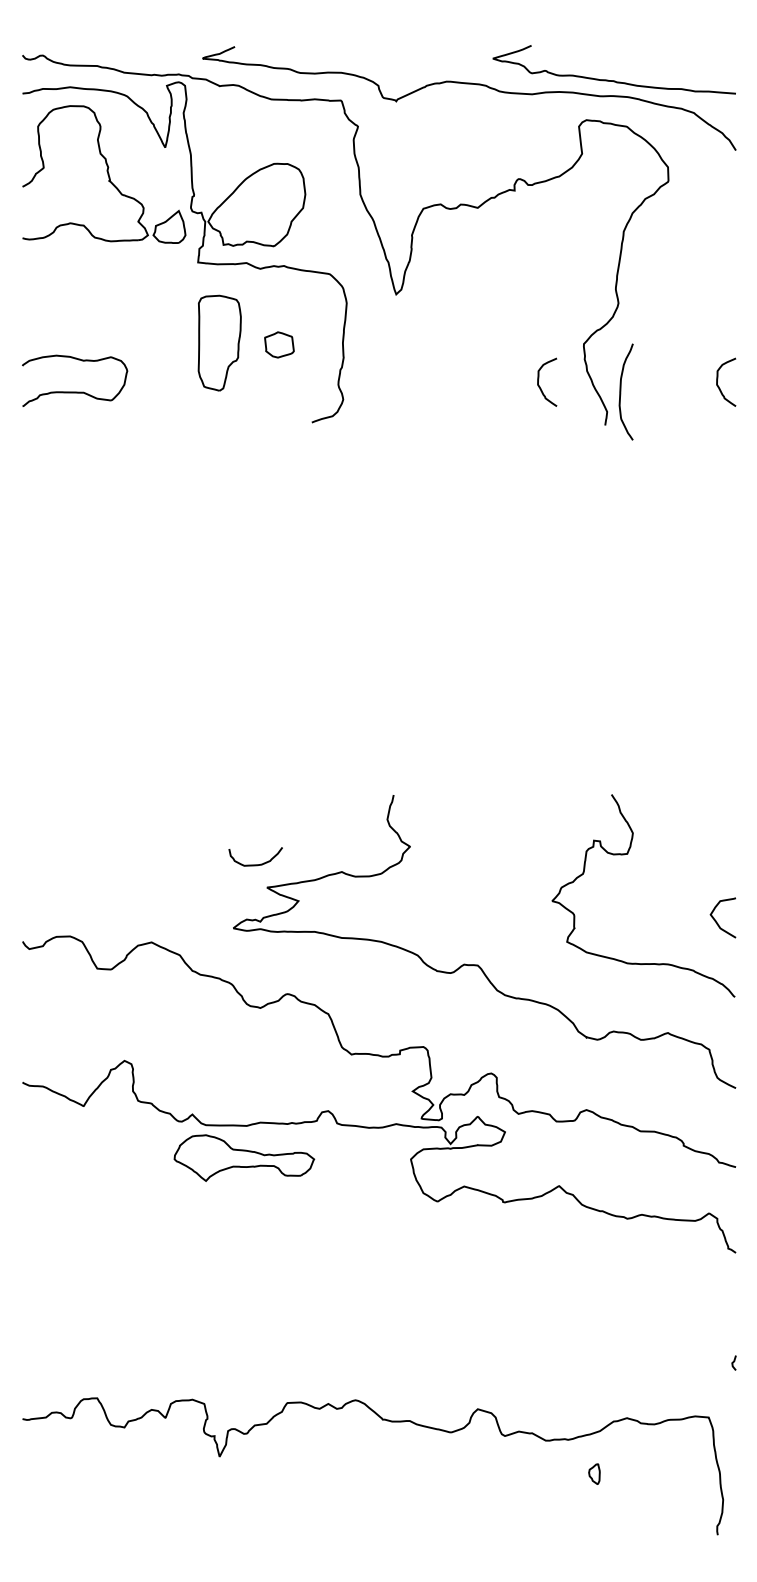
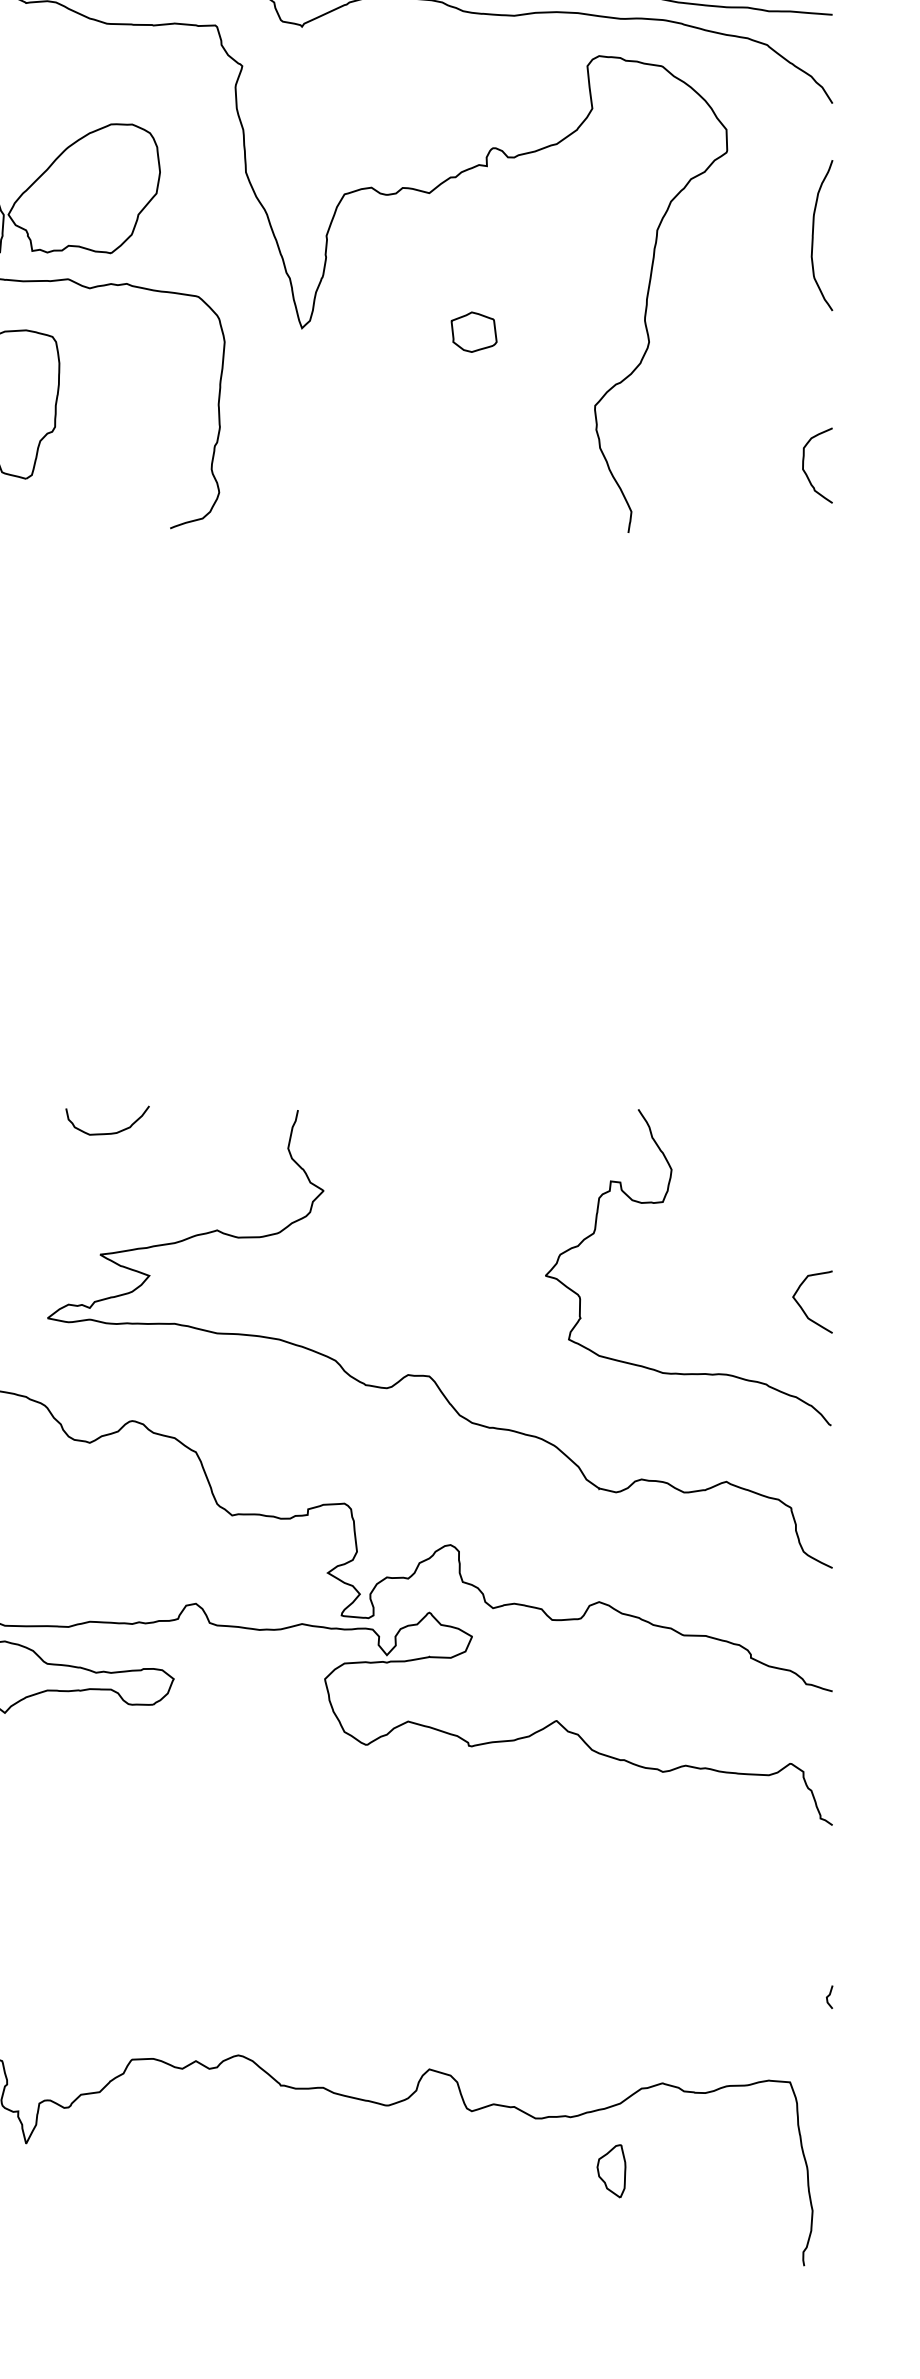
part: (279, 344) -> (474, 331), moved
curve: (539, 378) -> (525, 459), removed
curve: (621, 391) -> (814, 234), moved
curve: (255, 864) -> (107, 1132), moved
part: (594, 1473) -> (611, 2169), size x1.67

